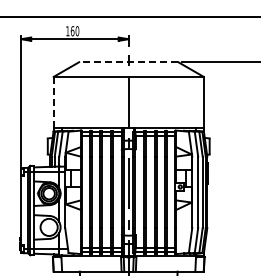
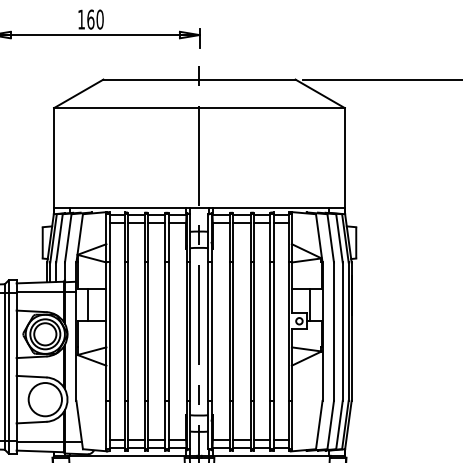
line: (128, 62) -> (199, 80), dashed -> solid
line: (53, 102) -> (53, 157), dashed -> solid

